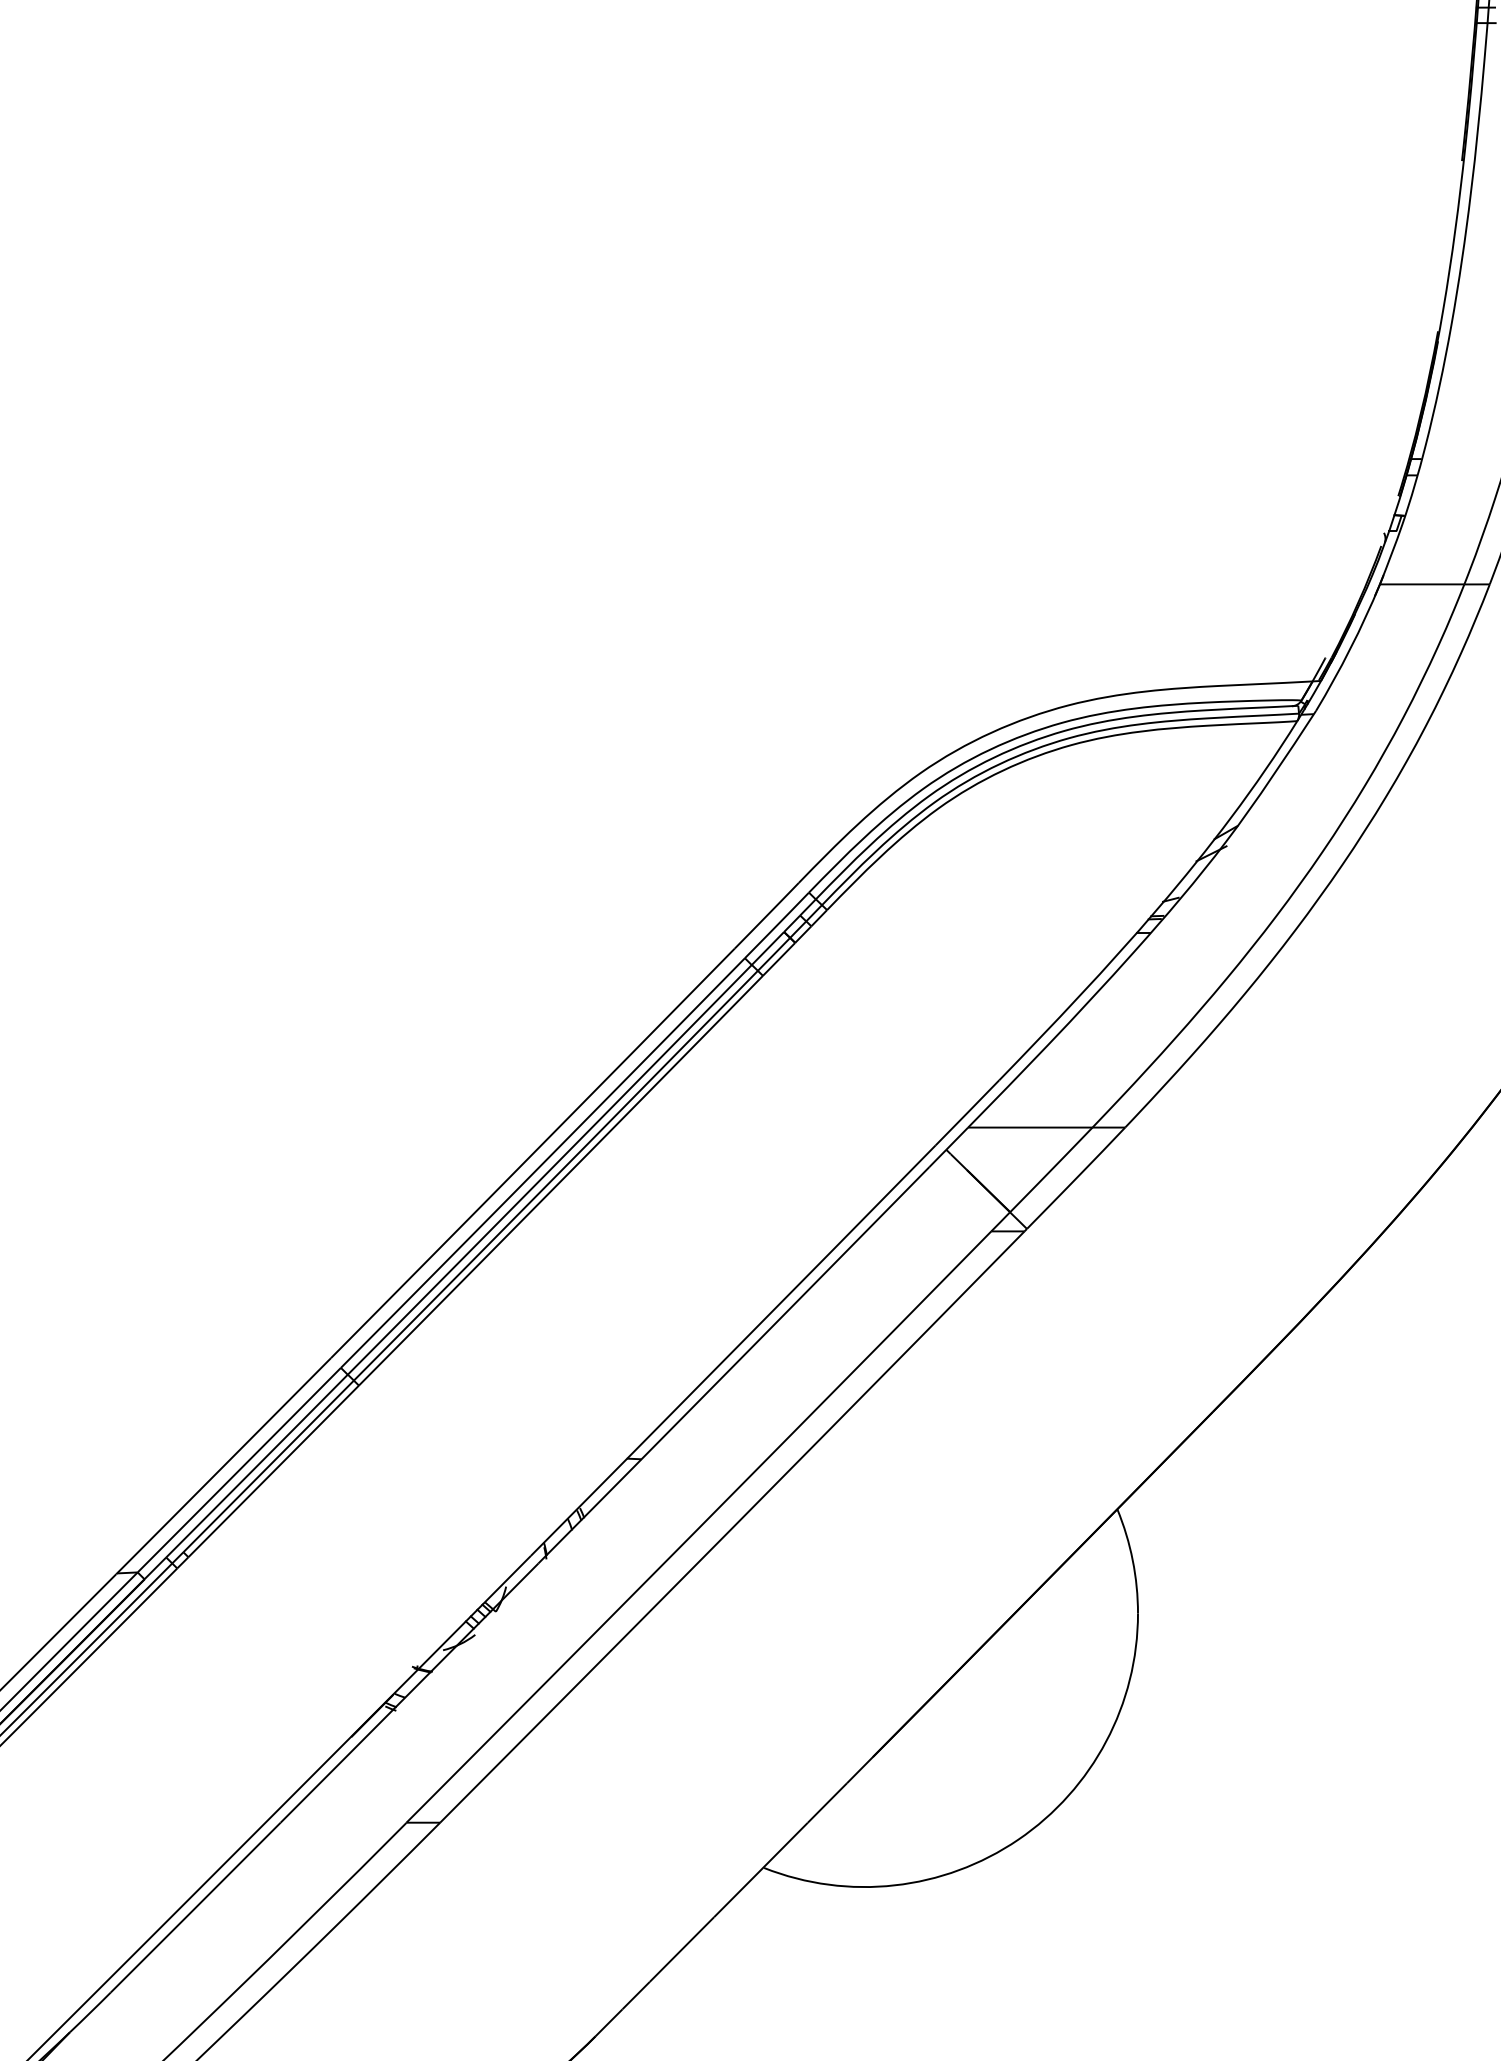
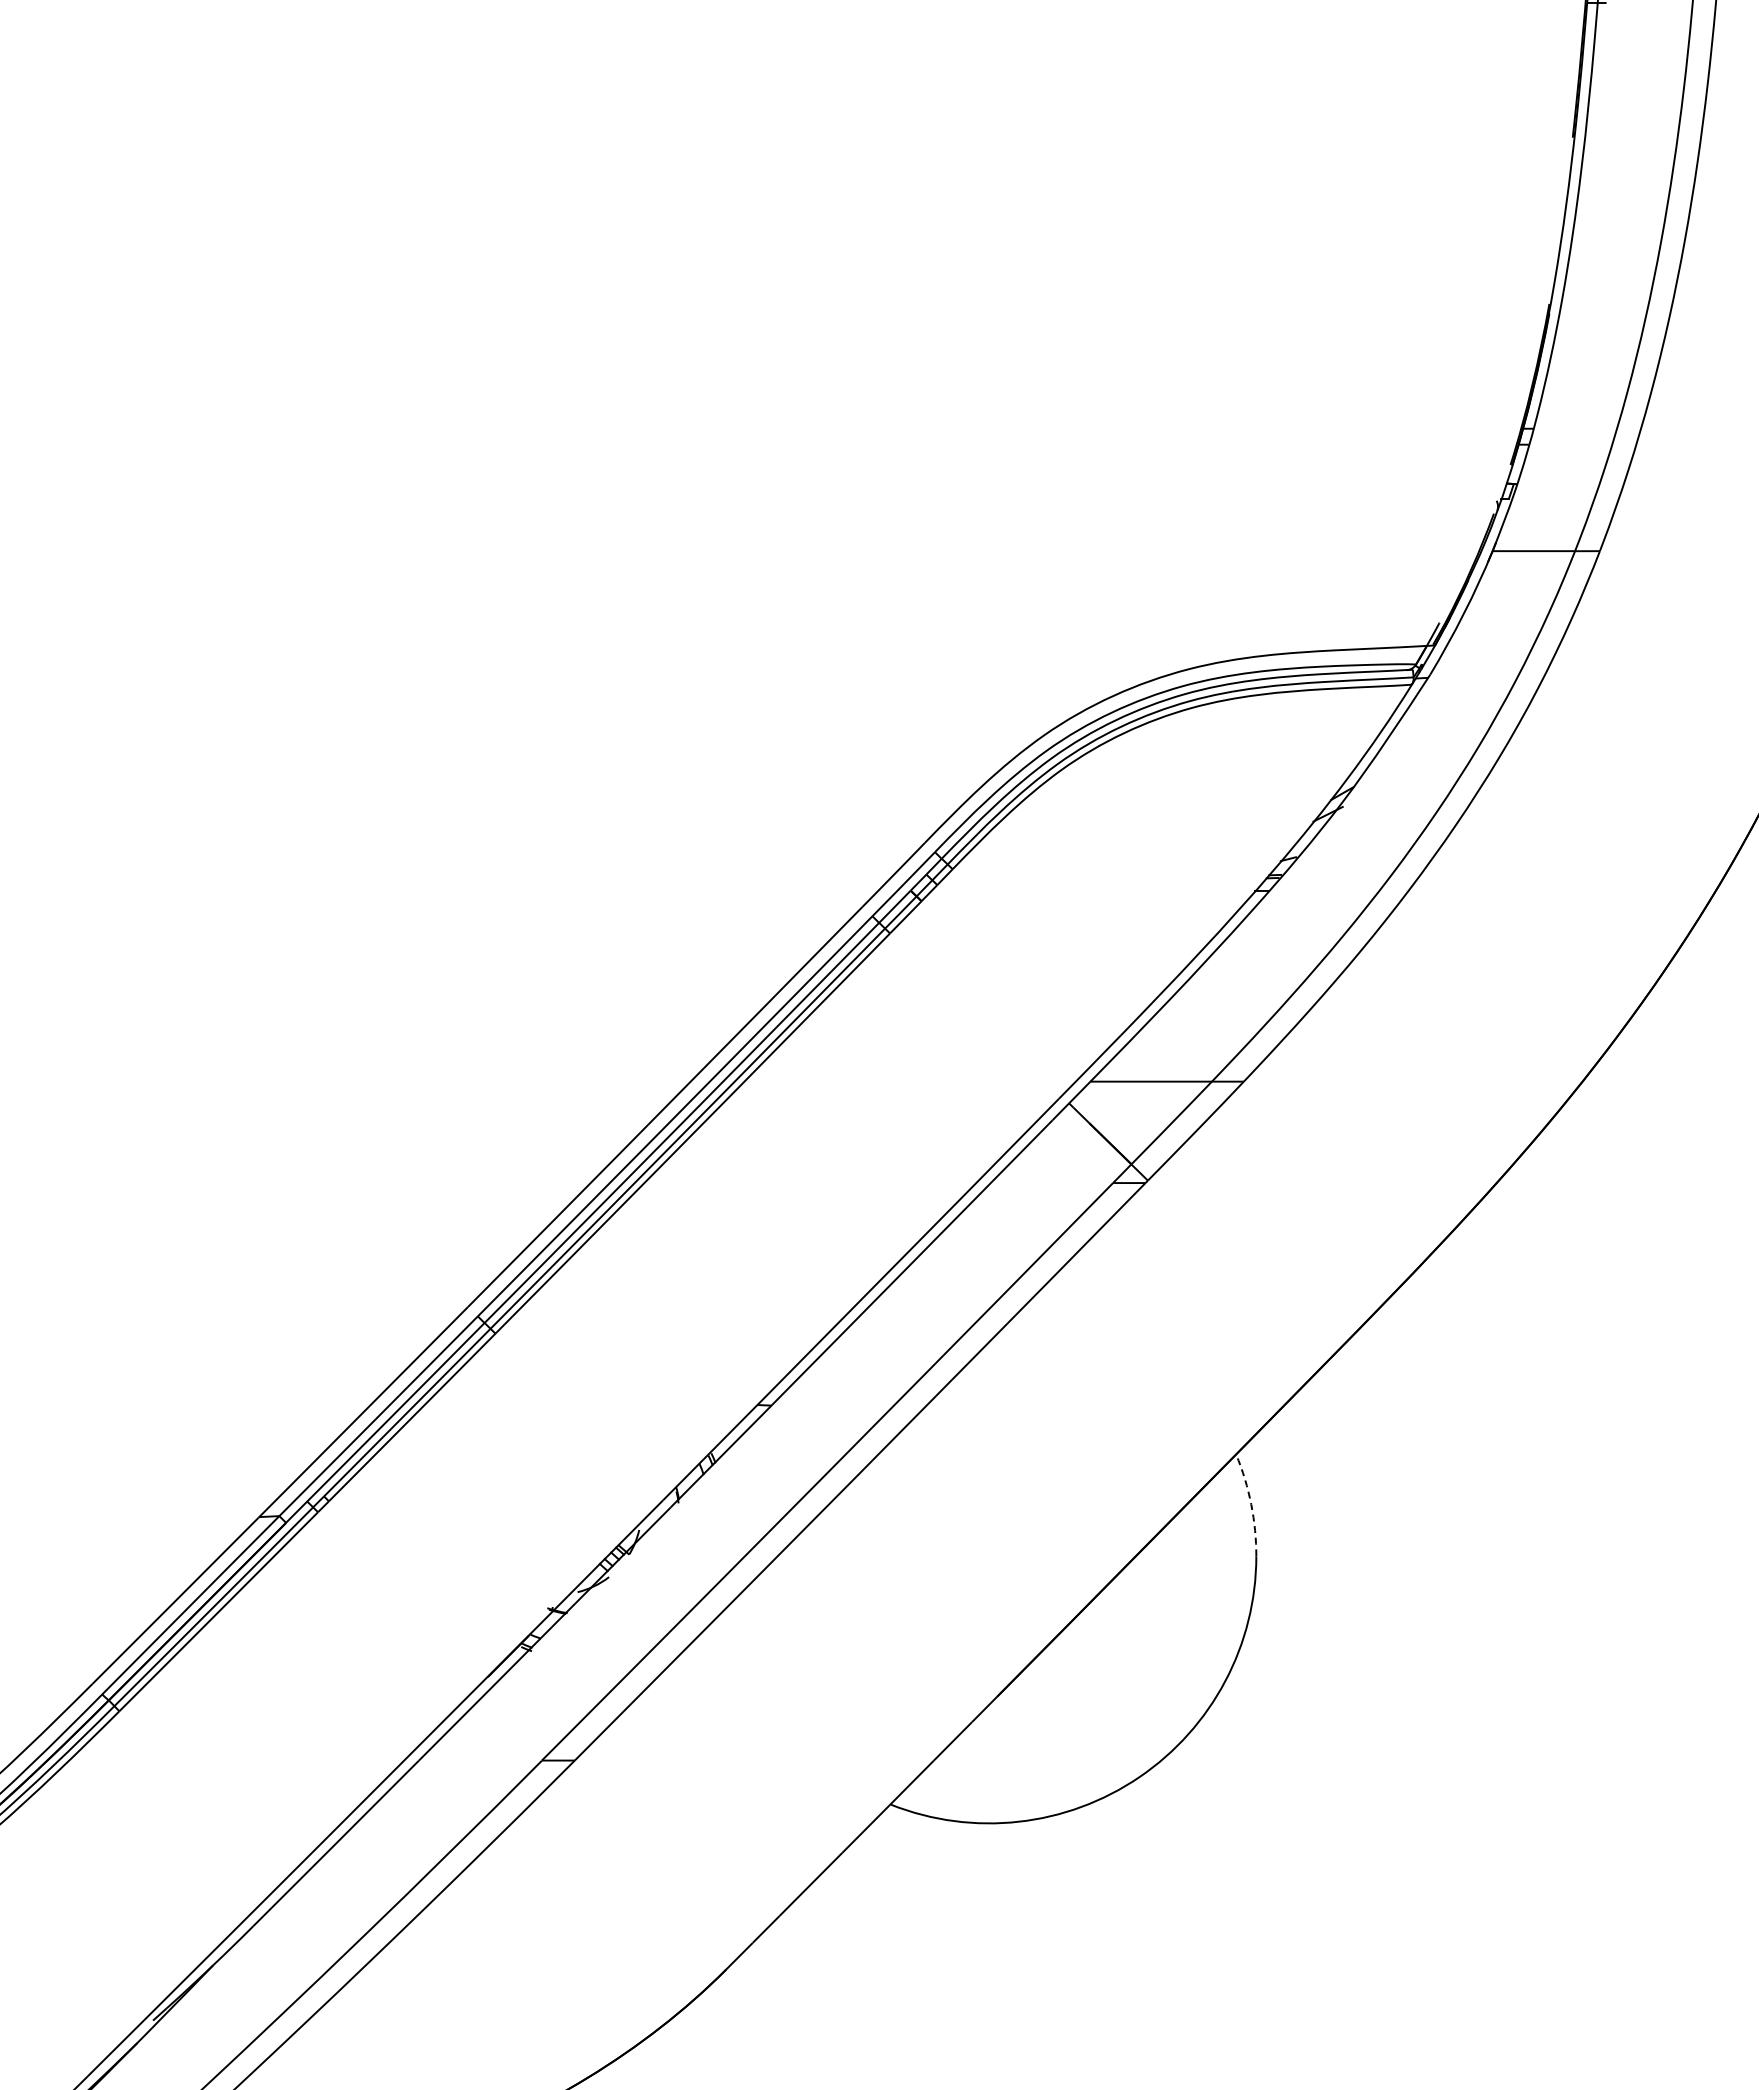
arc: (1133, 1560) -> (1251, 1504), solid -> dashed

